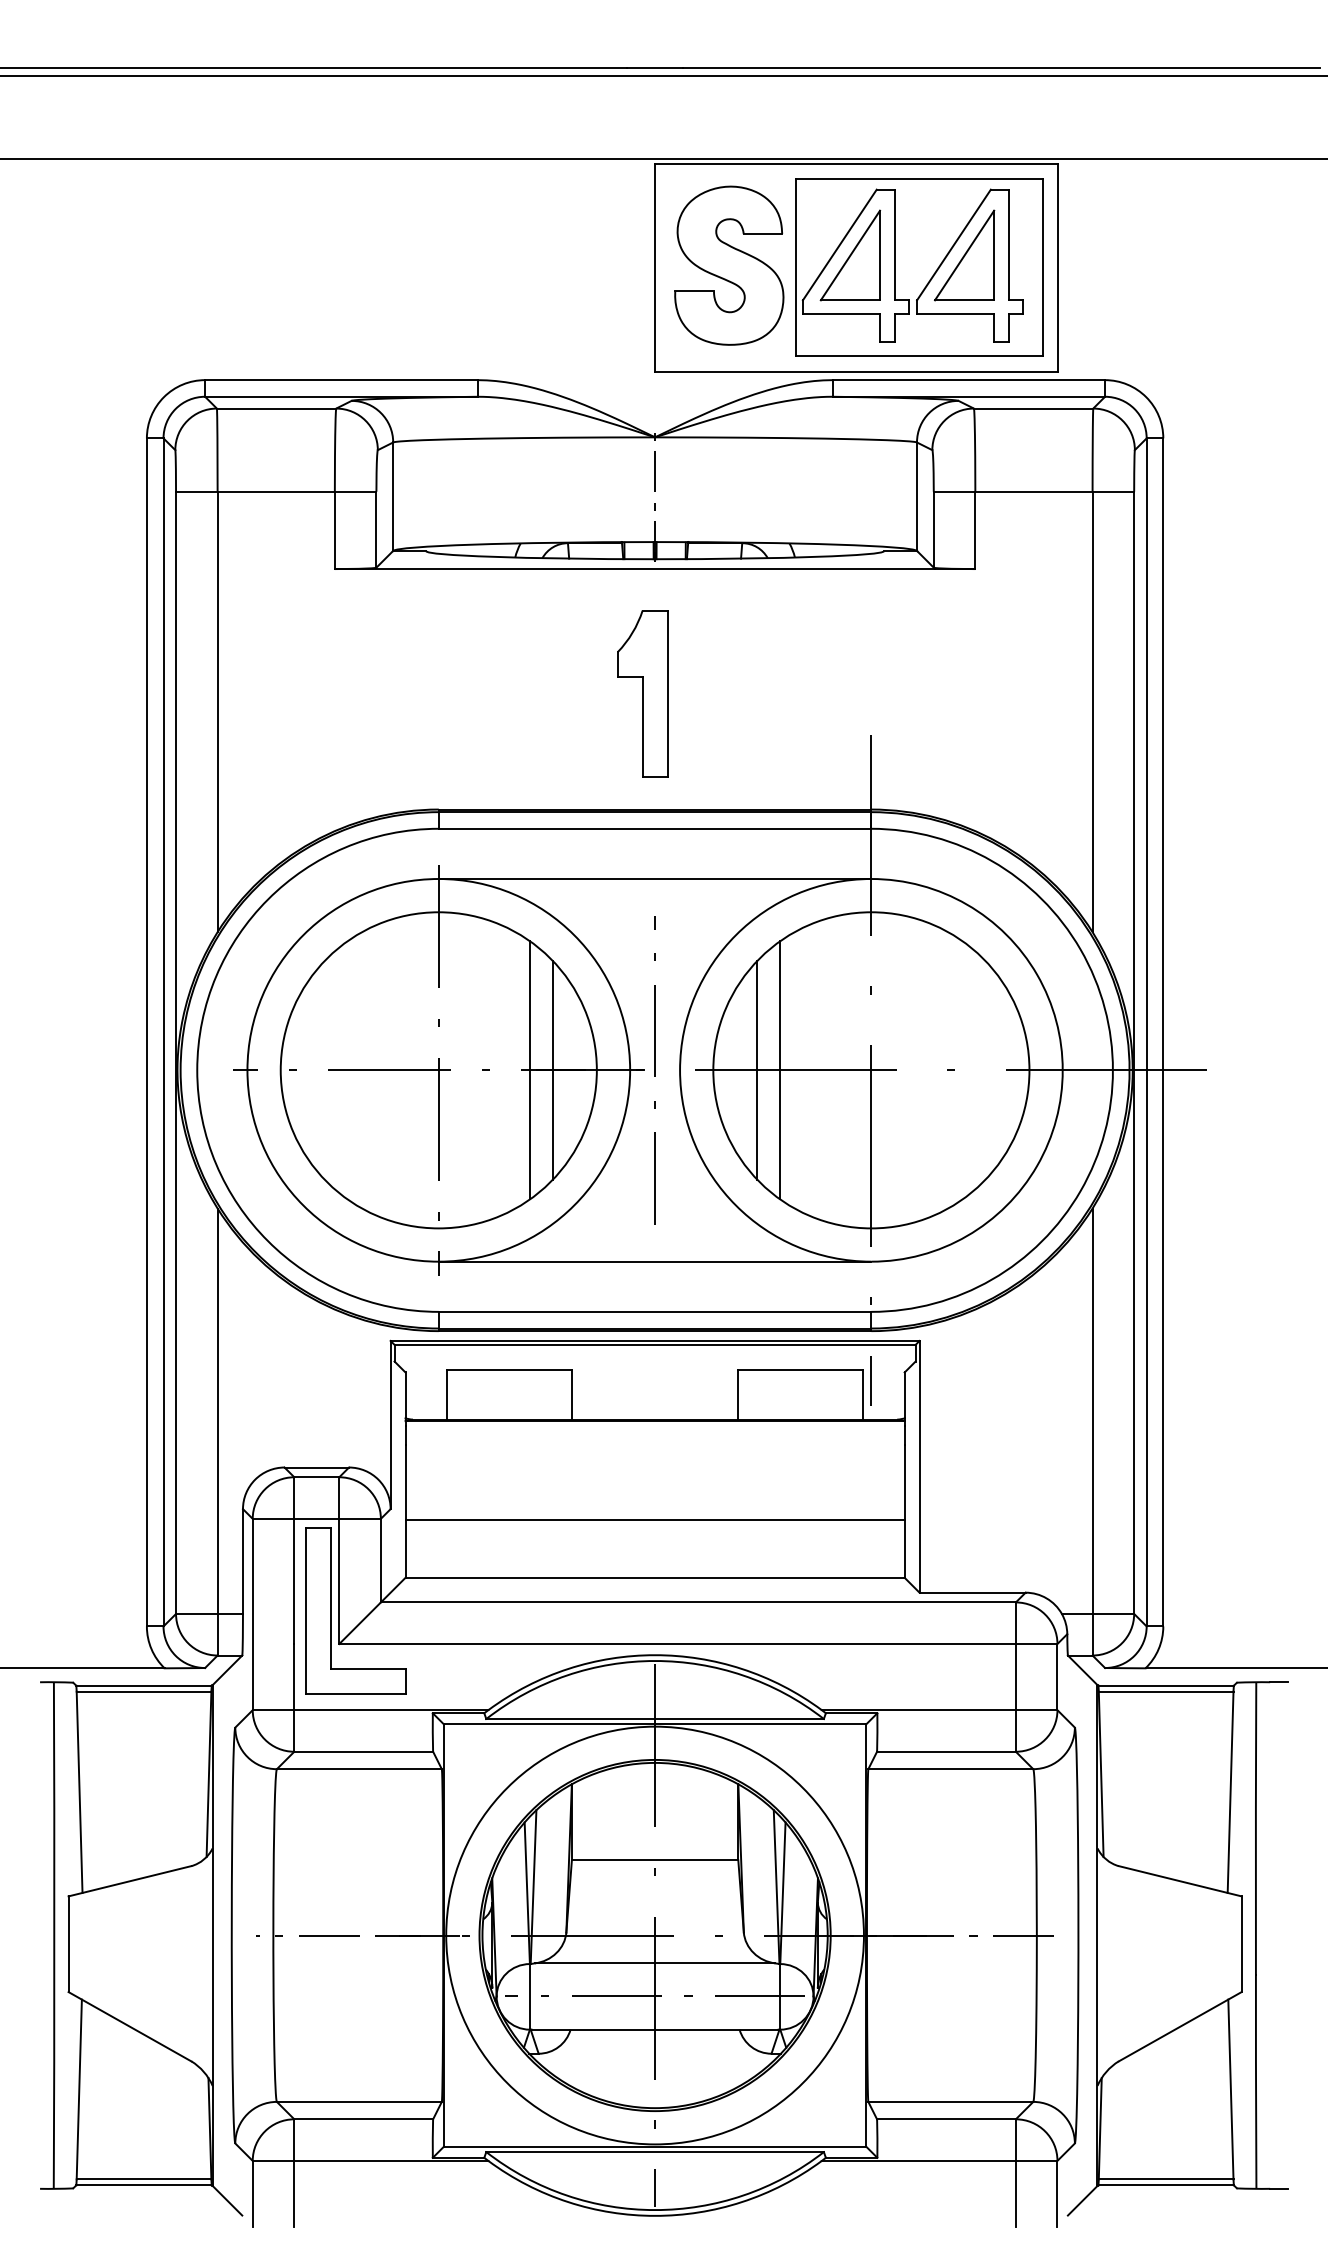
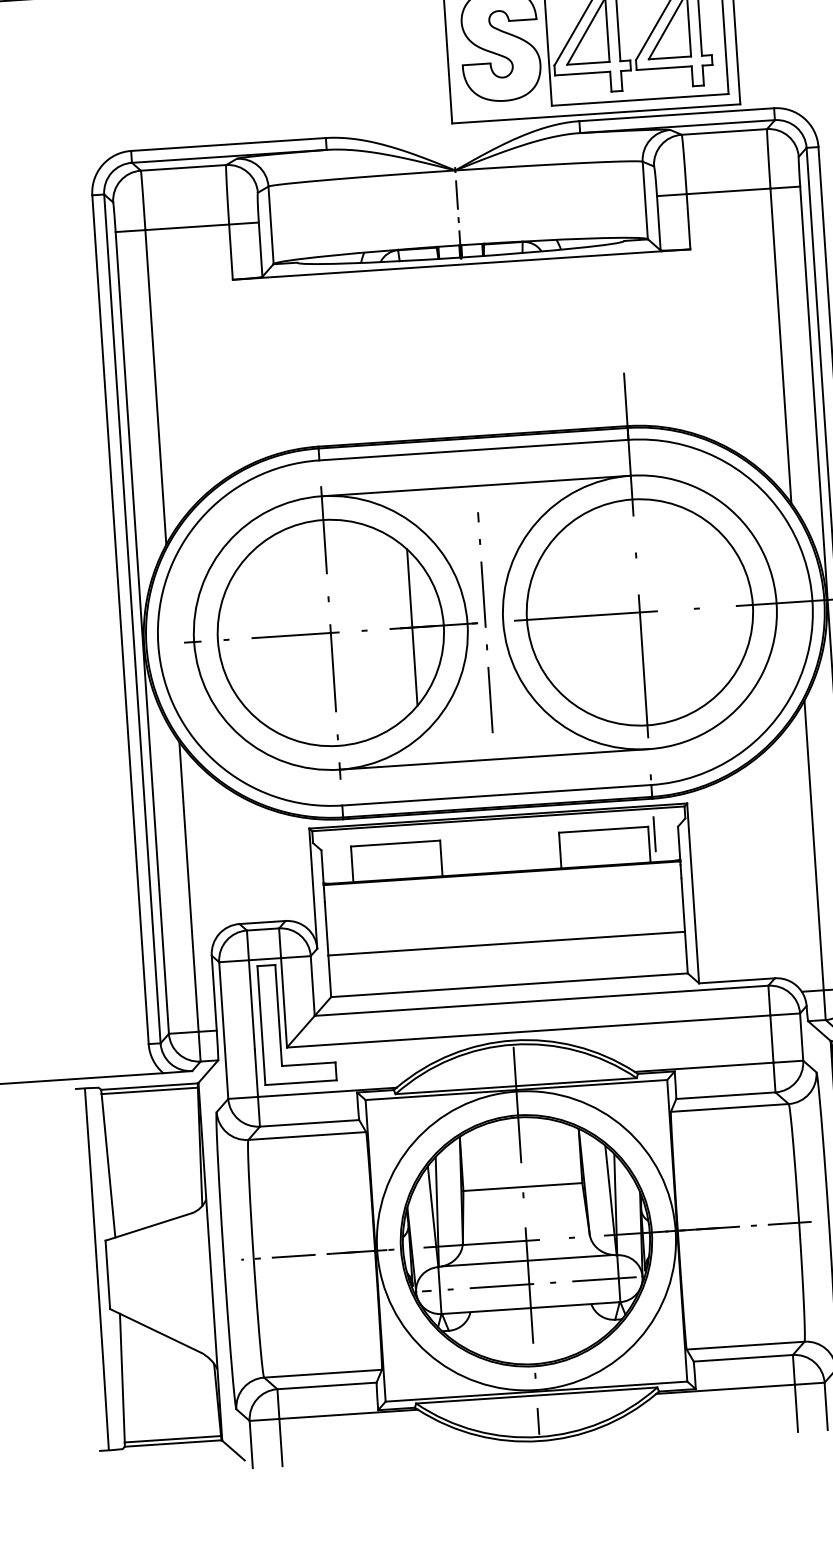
part: (642, 693) -> (458, 354), removed
line: (757, 1069) -> (558, 617), removed
line: (530, 1070) -> (396, 628), removed
line: (779, 1070) -> (574, 616), removed

